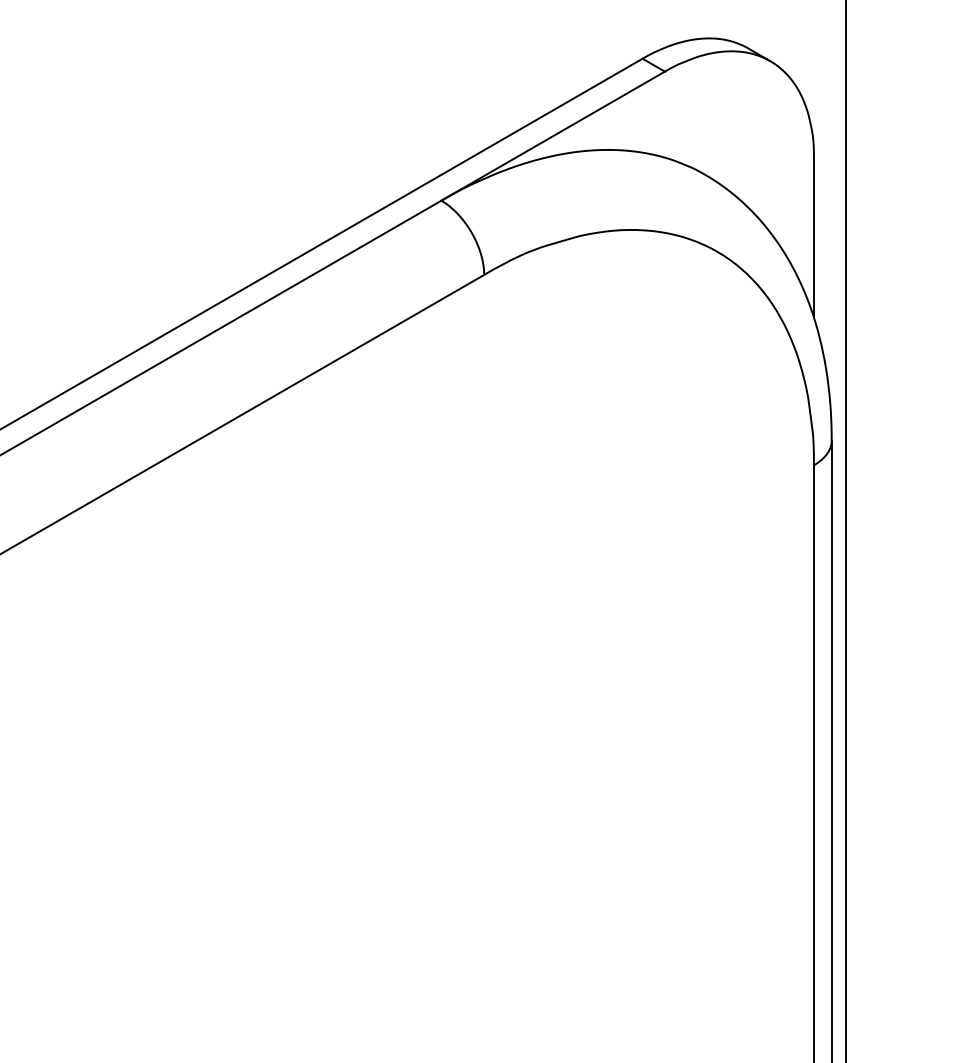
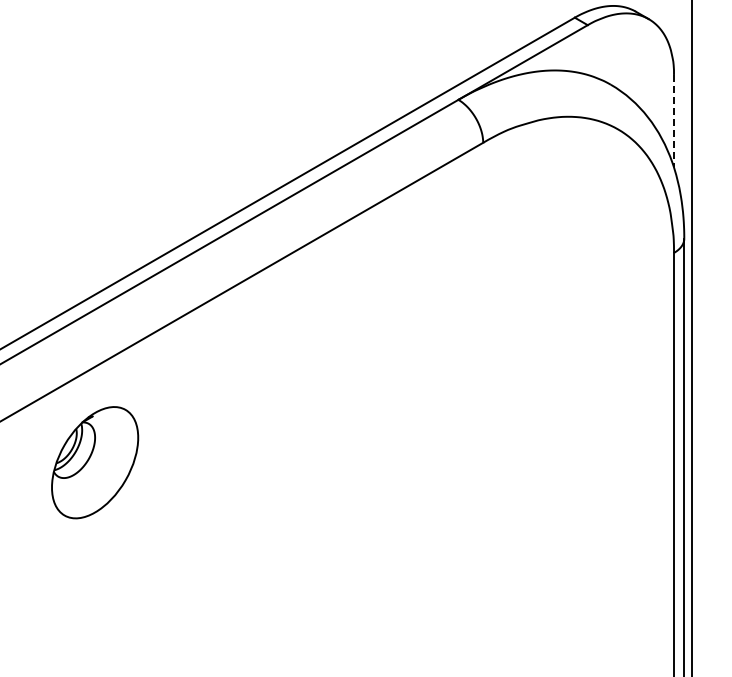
line: (814, 238) -> (674, 121), solid -> dashed

